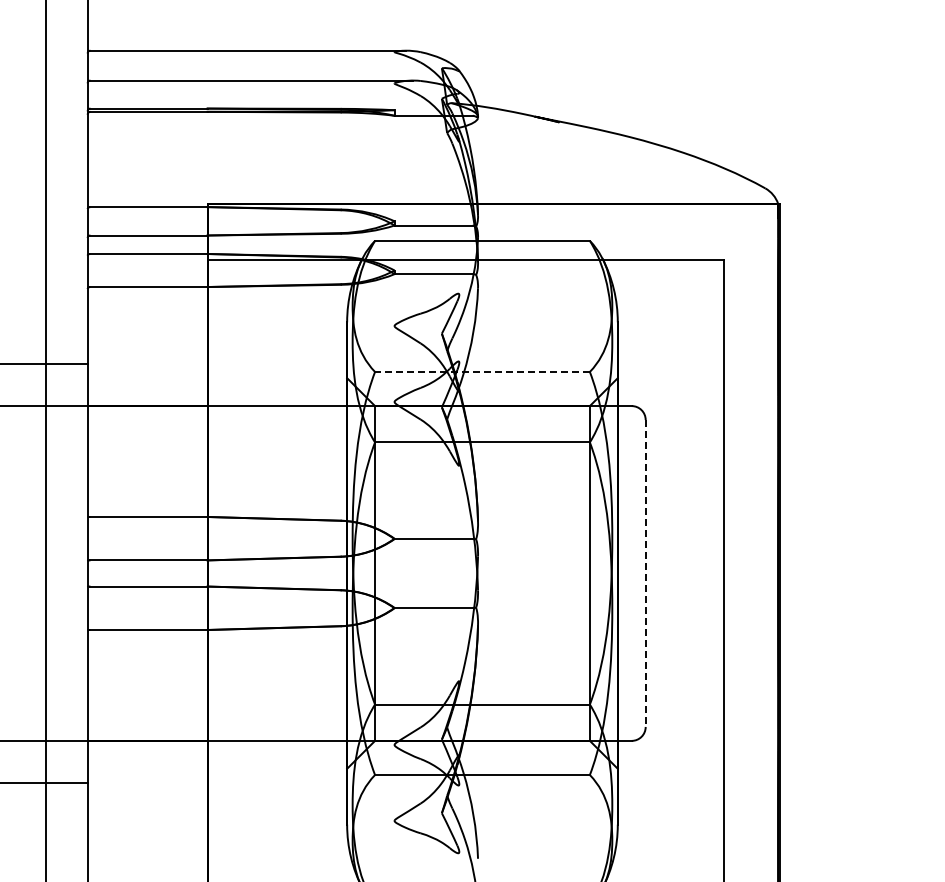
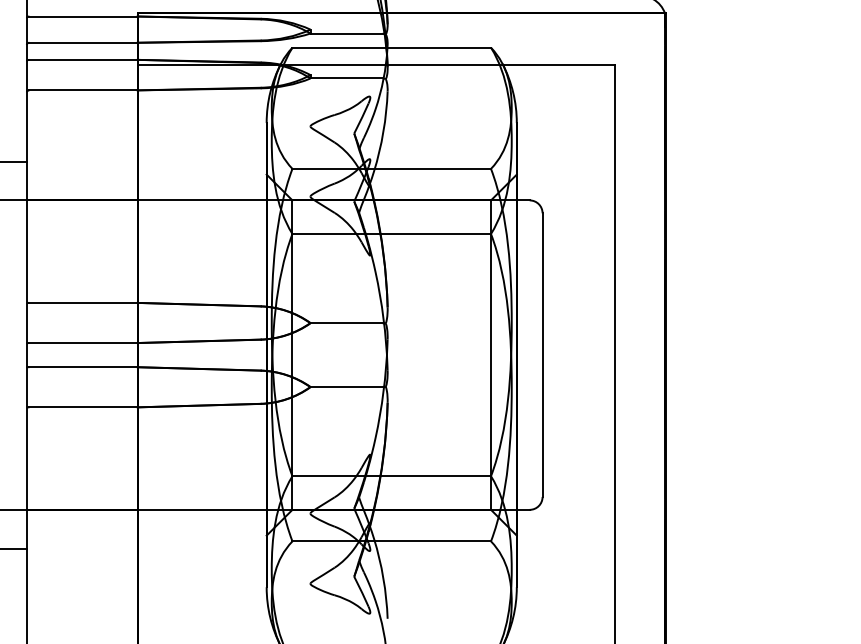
line: (481, 371) -> (390, 168), dashed -> solid
line: (645, 573) -> (542, 355), dashed -> solid

